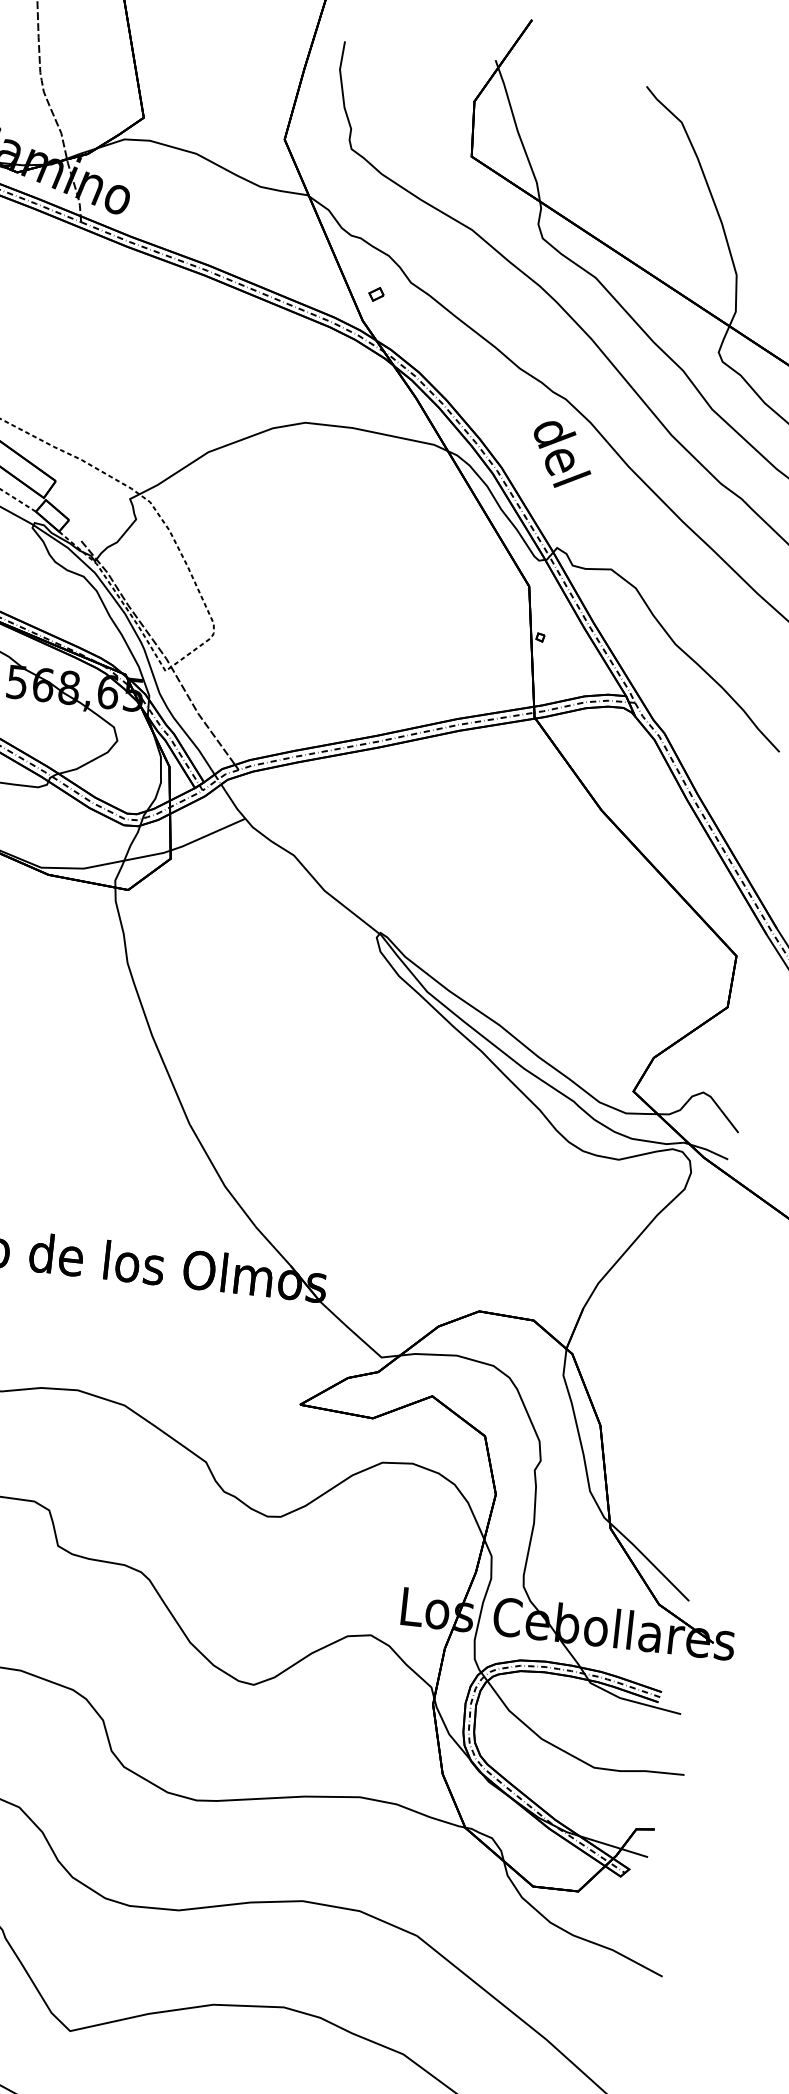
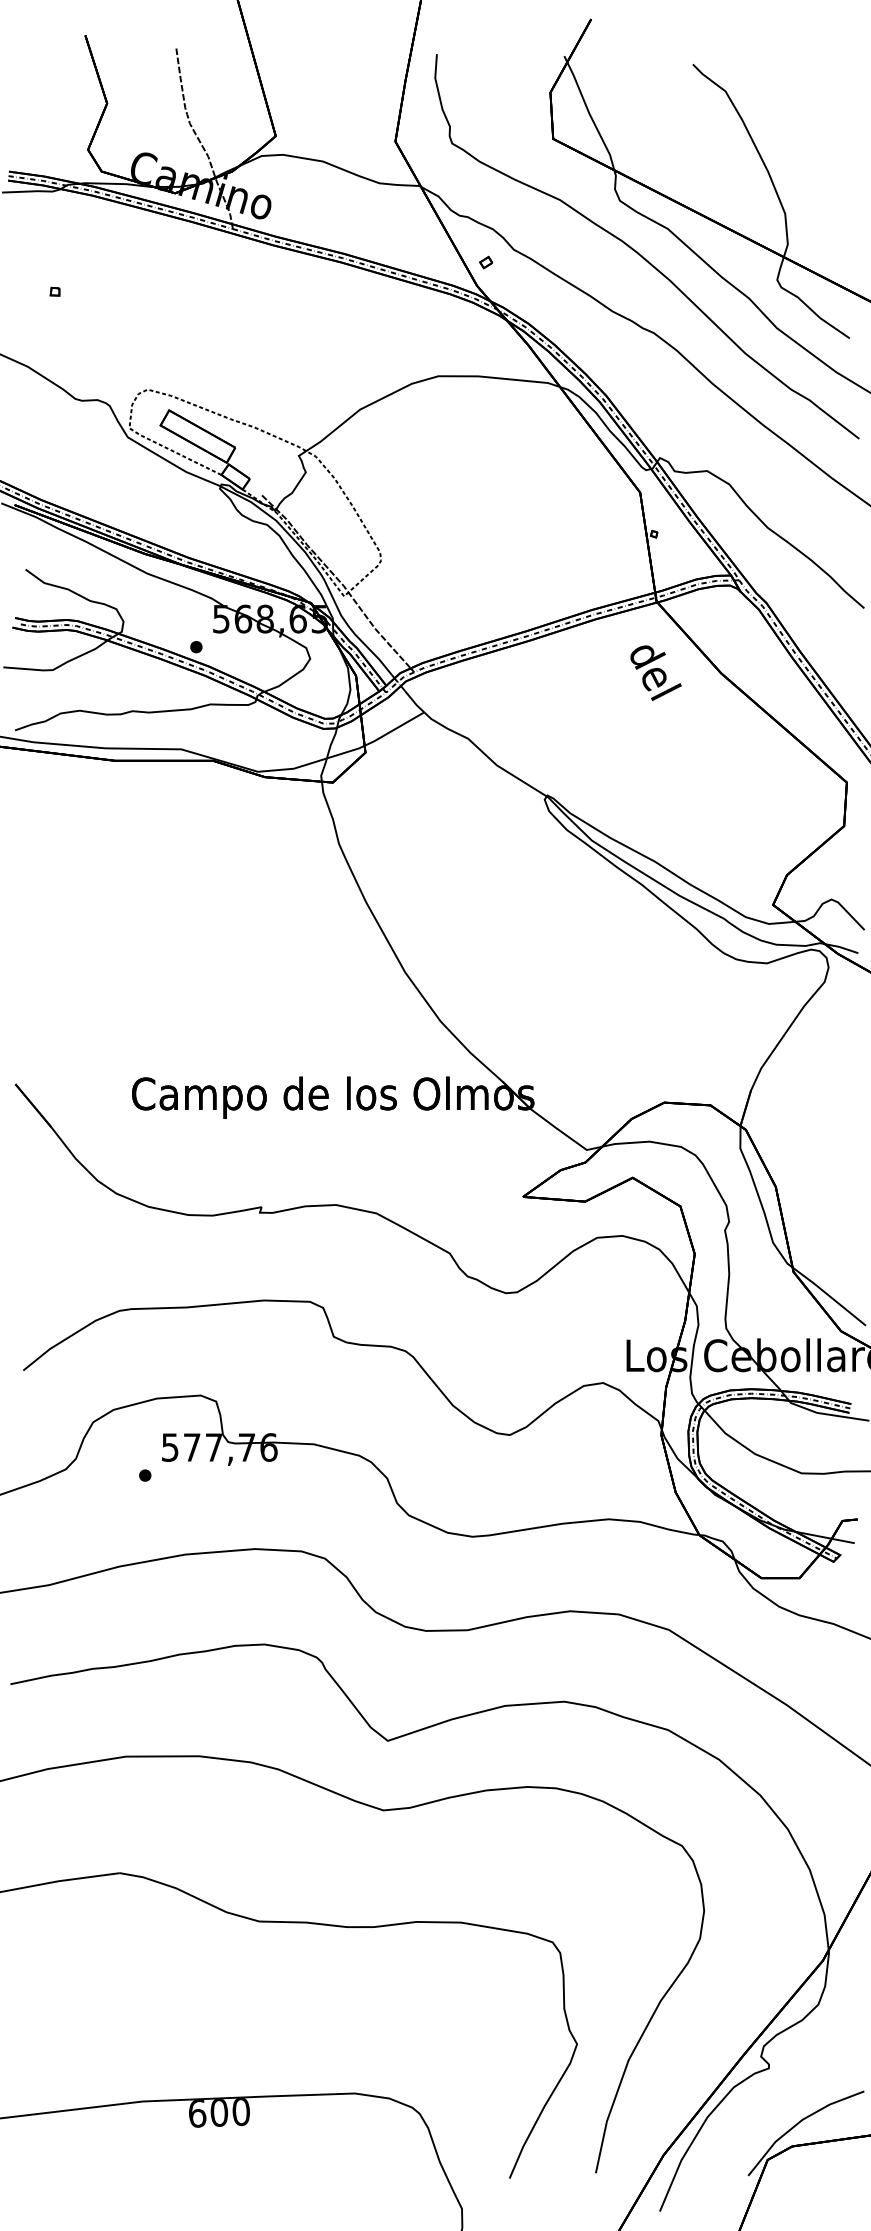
text: (561, 454) -> (655, 672), moved

